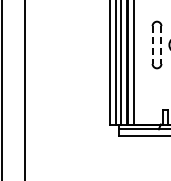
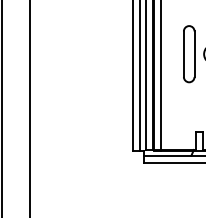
line: (152, 45) -> (183, 54), dashed -> solid
line: (161, 45) -> (194, 54), dashed -> solid

